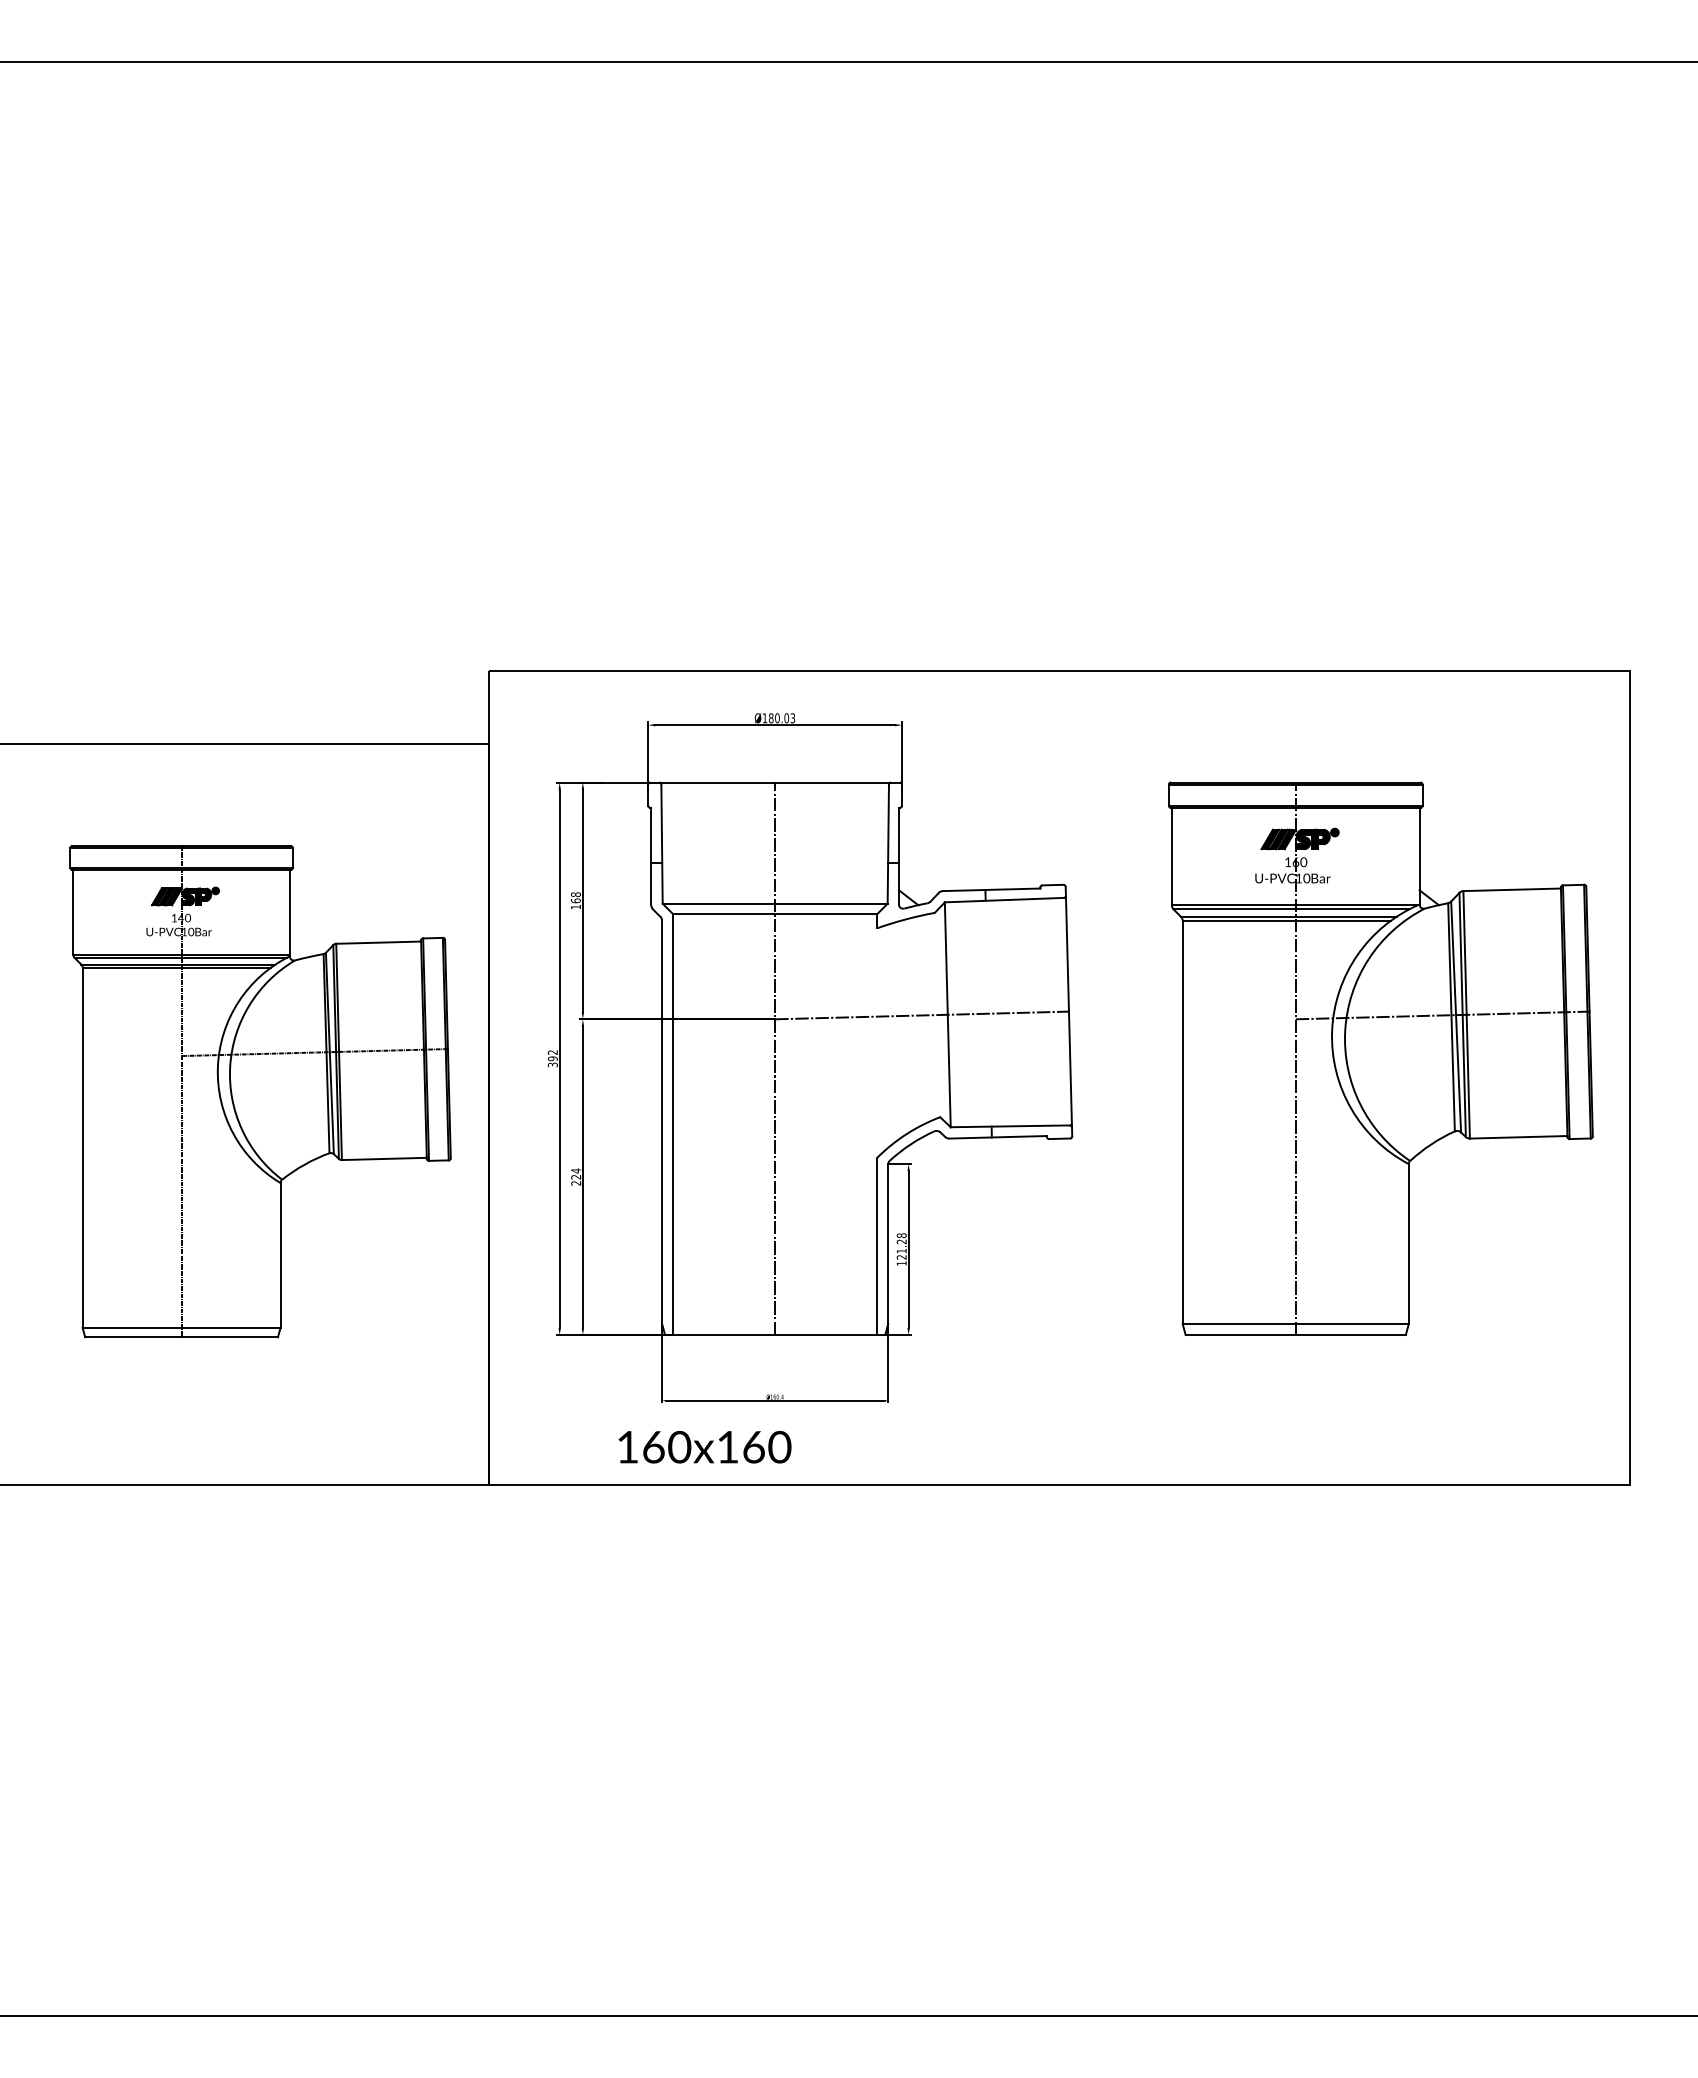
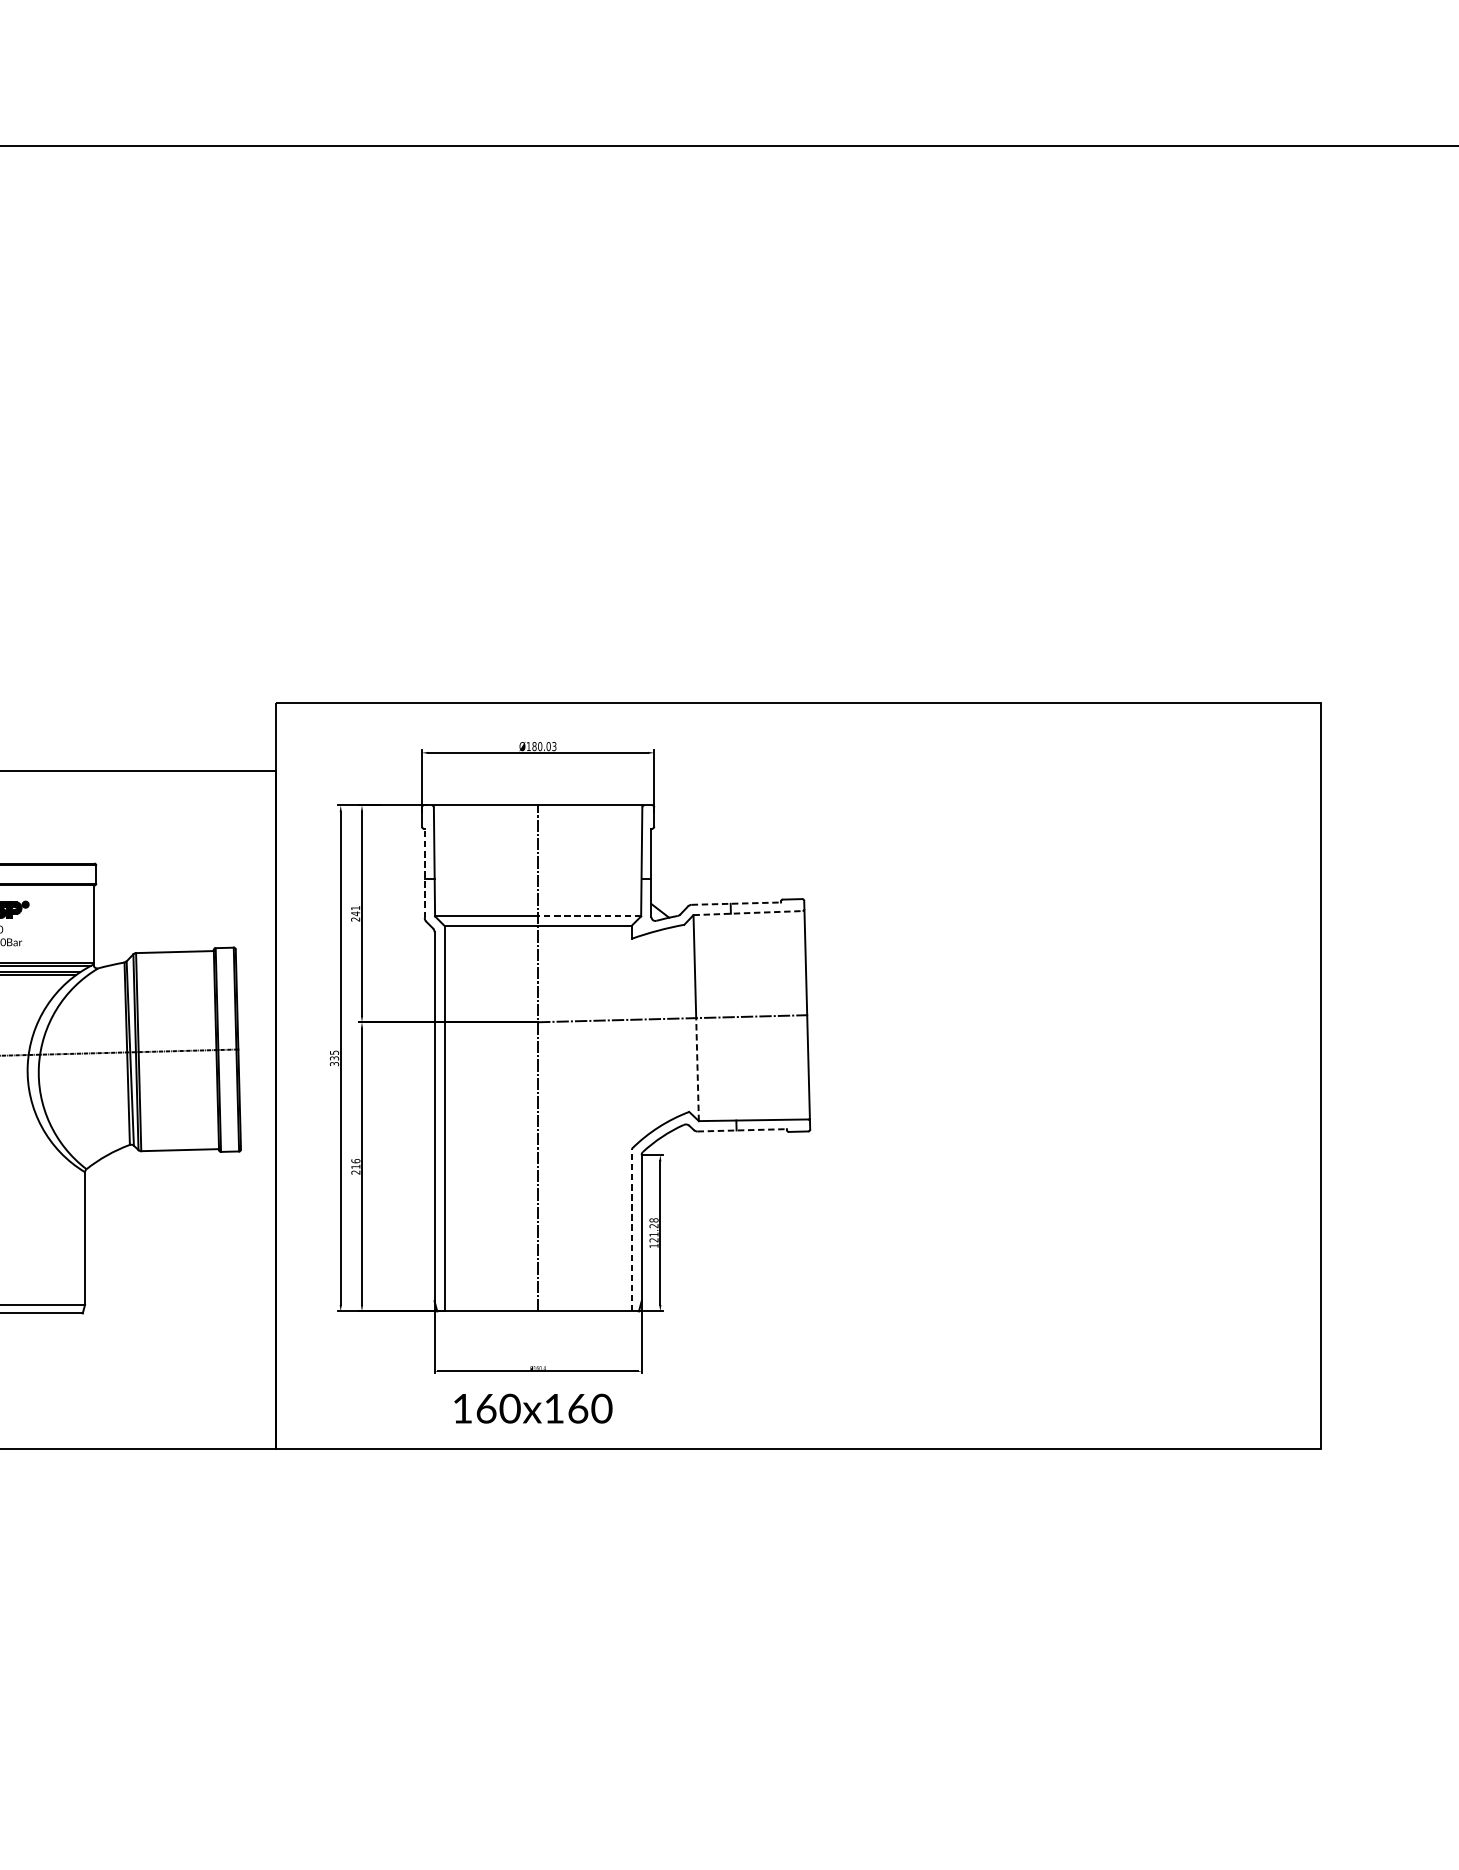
line: (651, 856) -> (424, 873), solid -> dashed
line: (991, 889) -> (736, 903), solid -> dashed
text: (575, 900) -> (355, 913), 168 -> 241
line: (1005, 900) -> (749, 913), solid -> dashed
line: (830, 903) -> (588, 916), solid -> dashed
text: (552, 1055) -> (334, 1055), 392 -> 335
part: (1380, 1058) -> (1092, 1058), removed
line: (949, 1070) -> (697, 1069), solid -> dashed
line: (998, 1137) -> (742, 1130), solid -> dashed
text: (576, 1173) -> (356, 1163), 224 -> 216
line: (877, 1246) -> (631, 1230), solid -> dashed
text: (704, 1446) -> (532, 1408), moved

